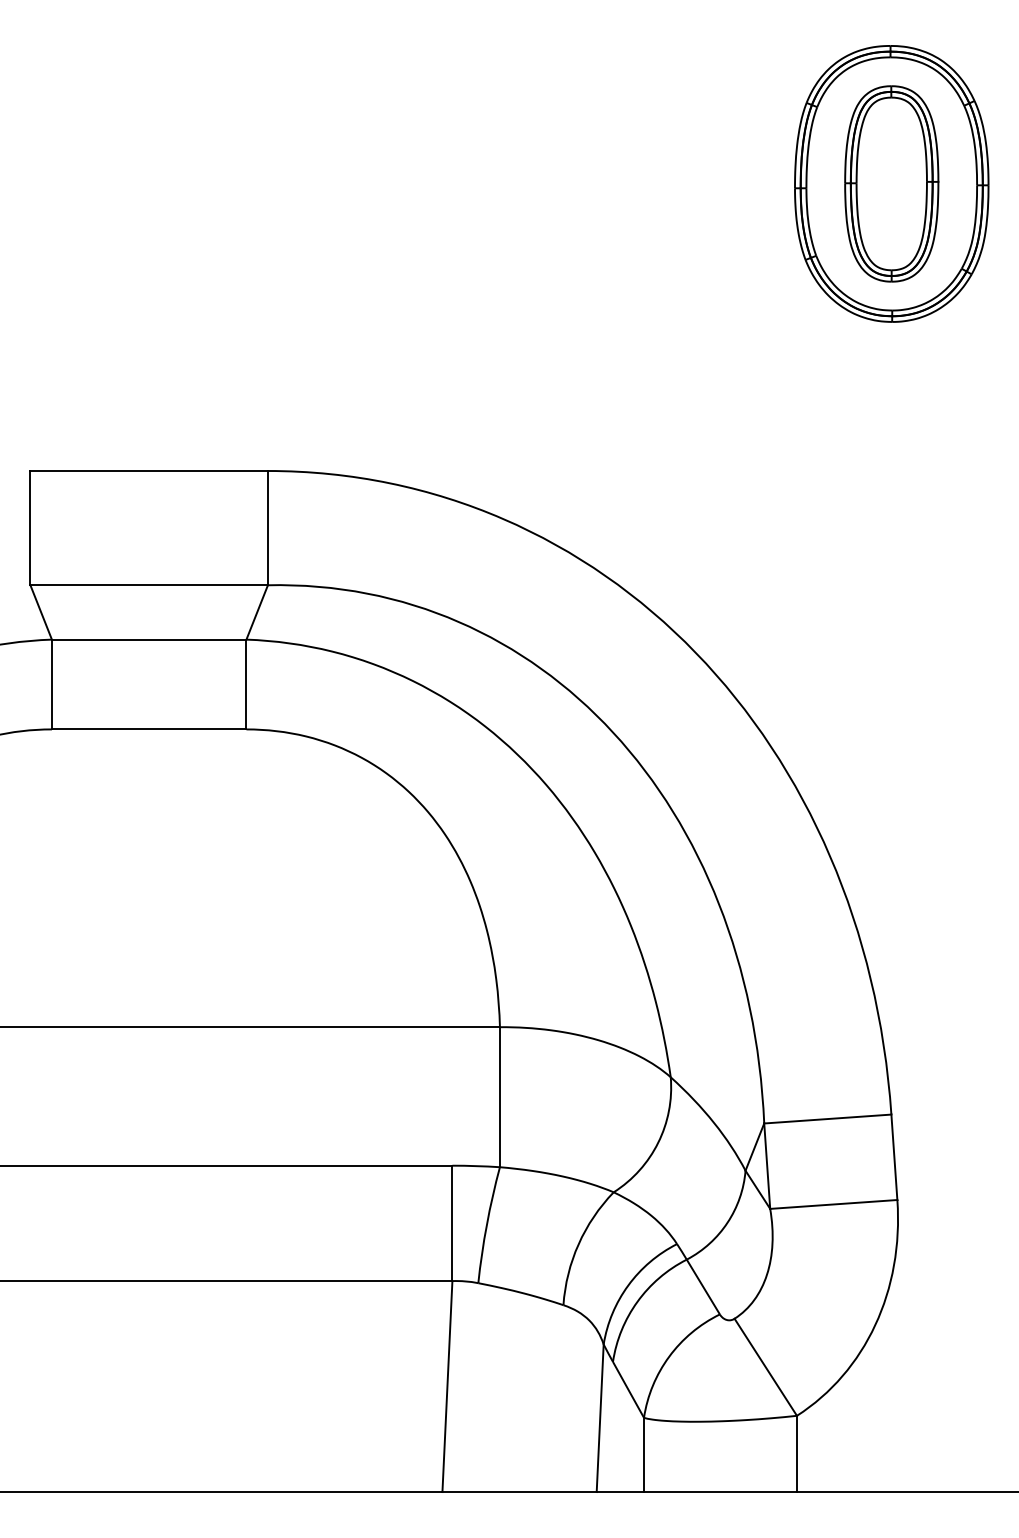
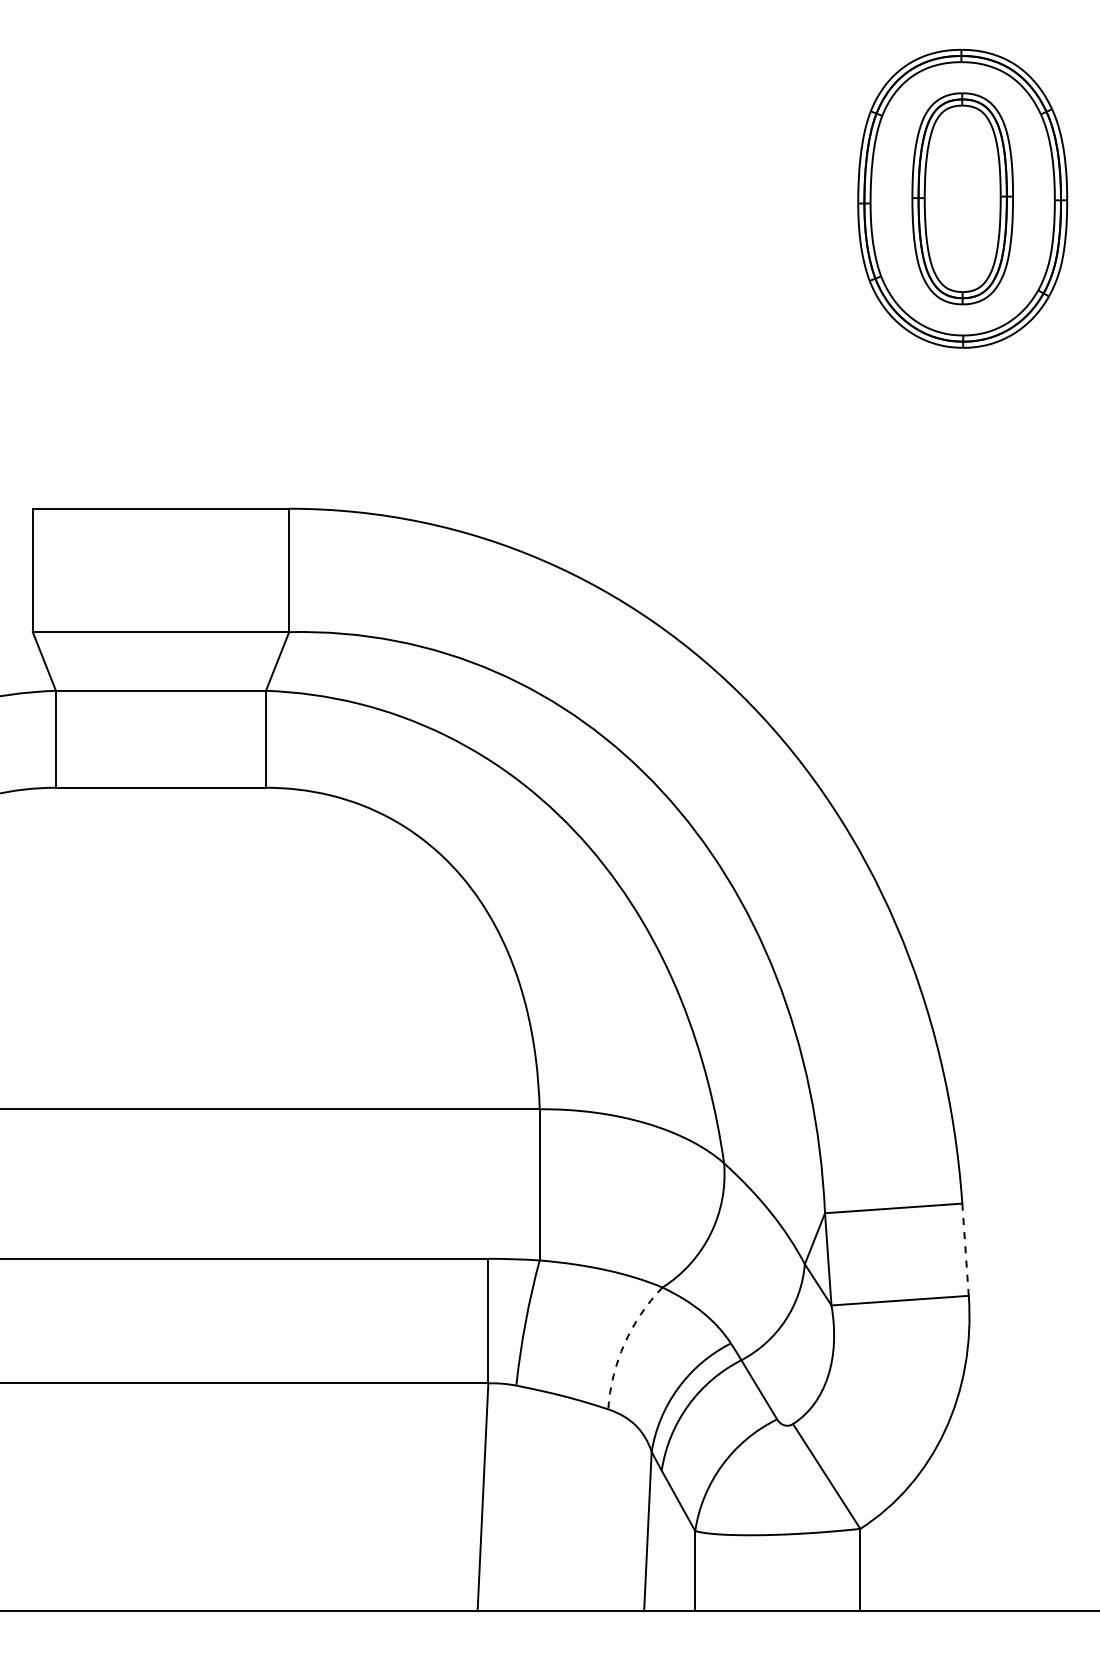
line: (894, 1158) -> (965, 1250), solid -> dashed
arc: (578, 1244) -> (624, 1343), solid -> dashed

